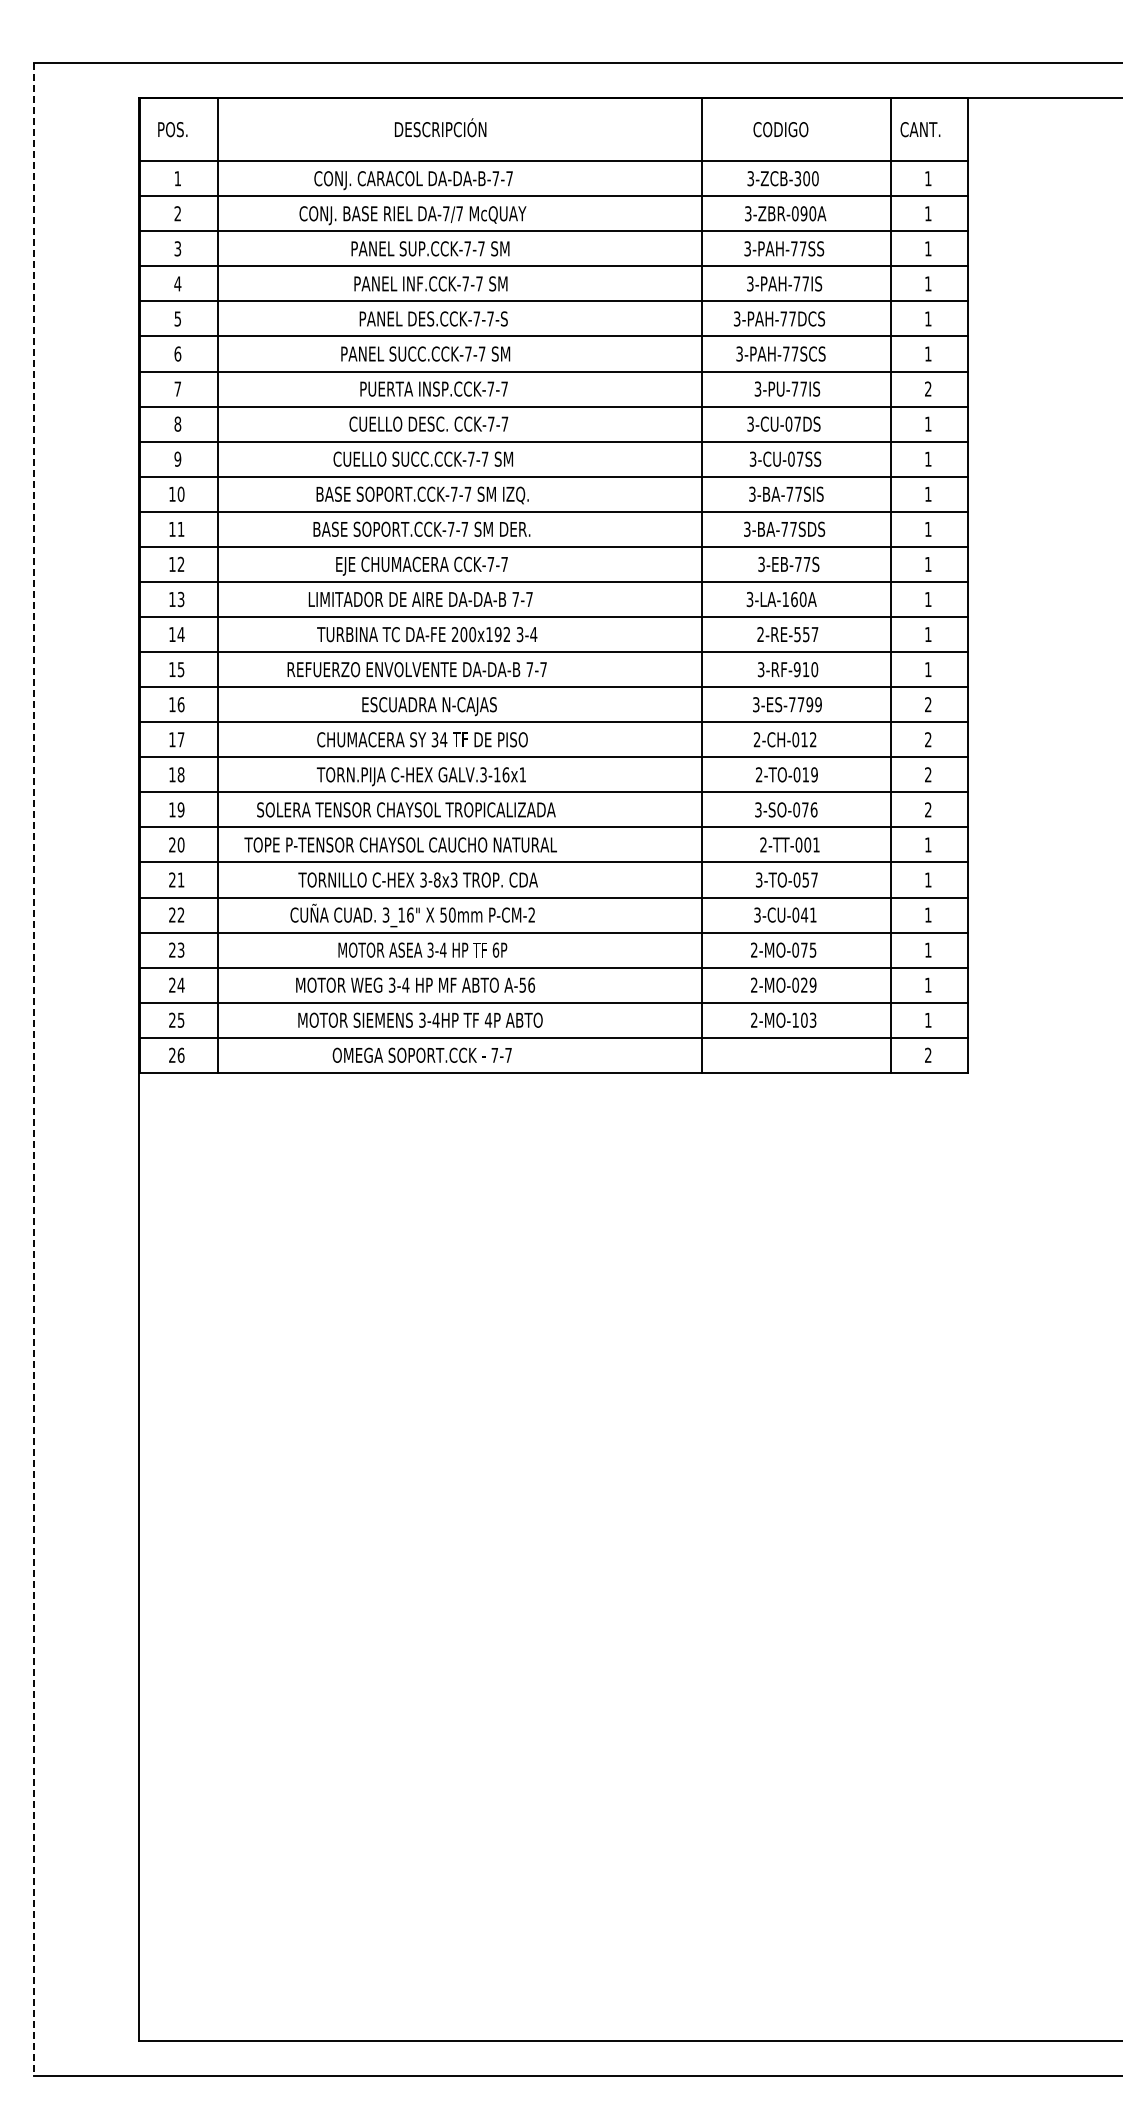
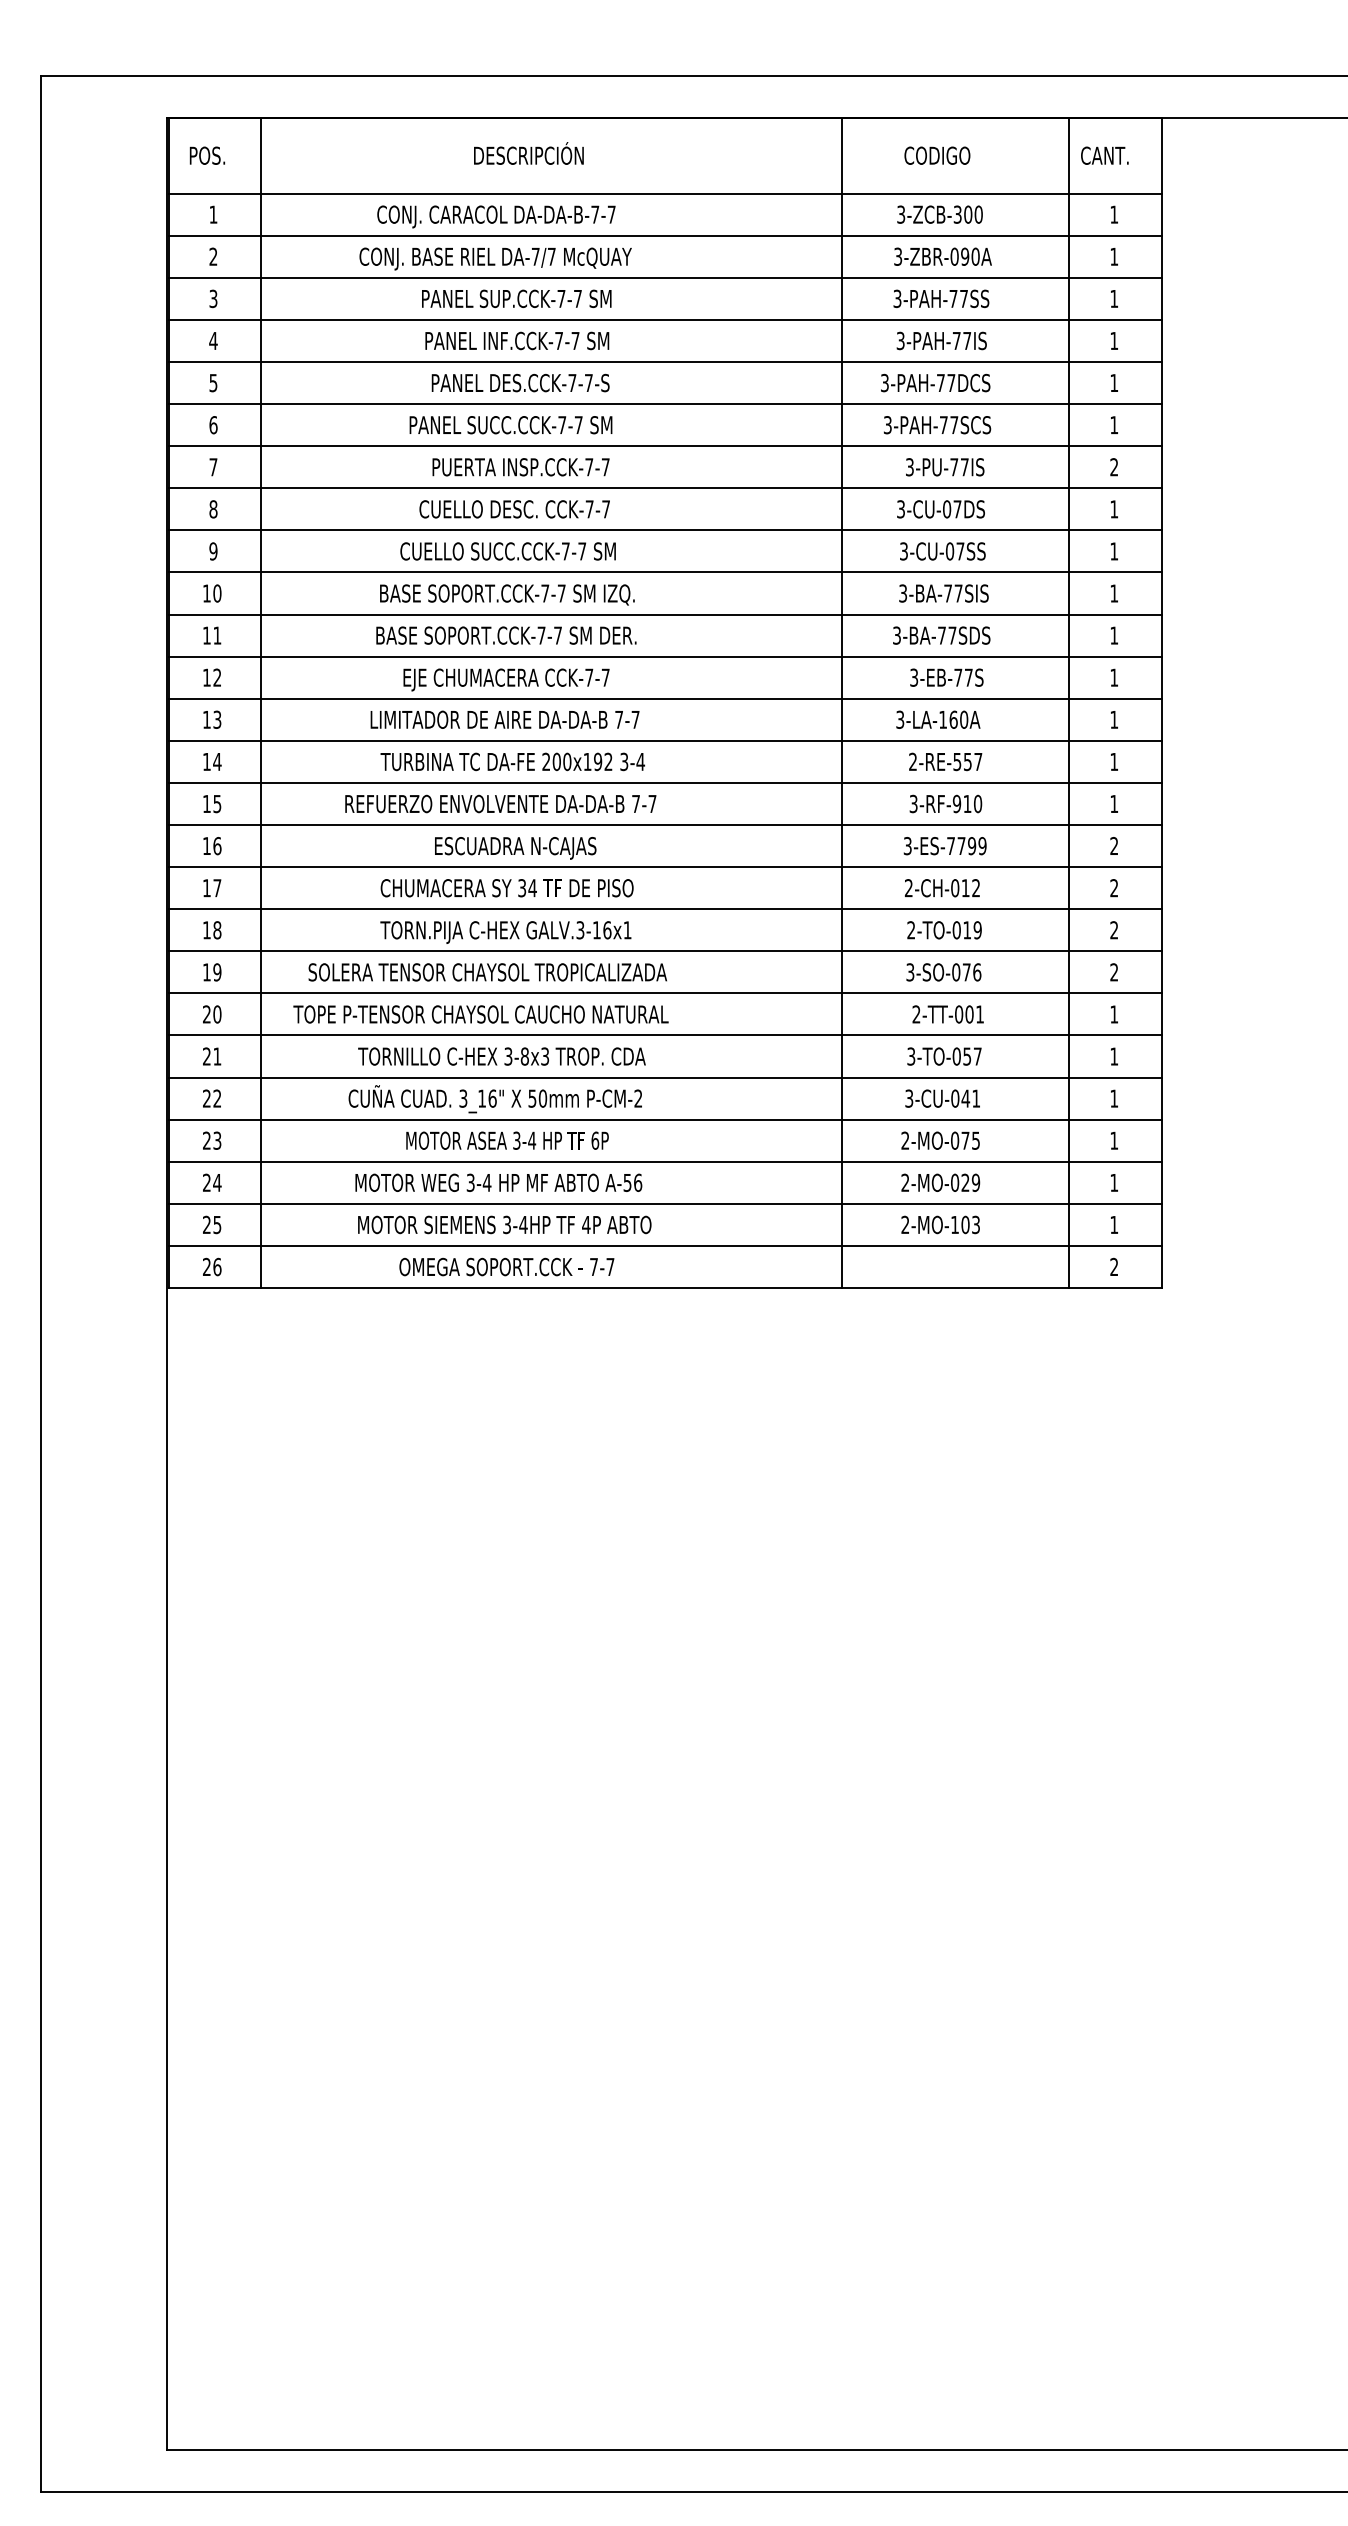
line: (33, 1070) -> (40, 1285), dashed -> solid

